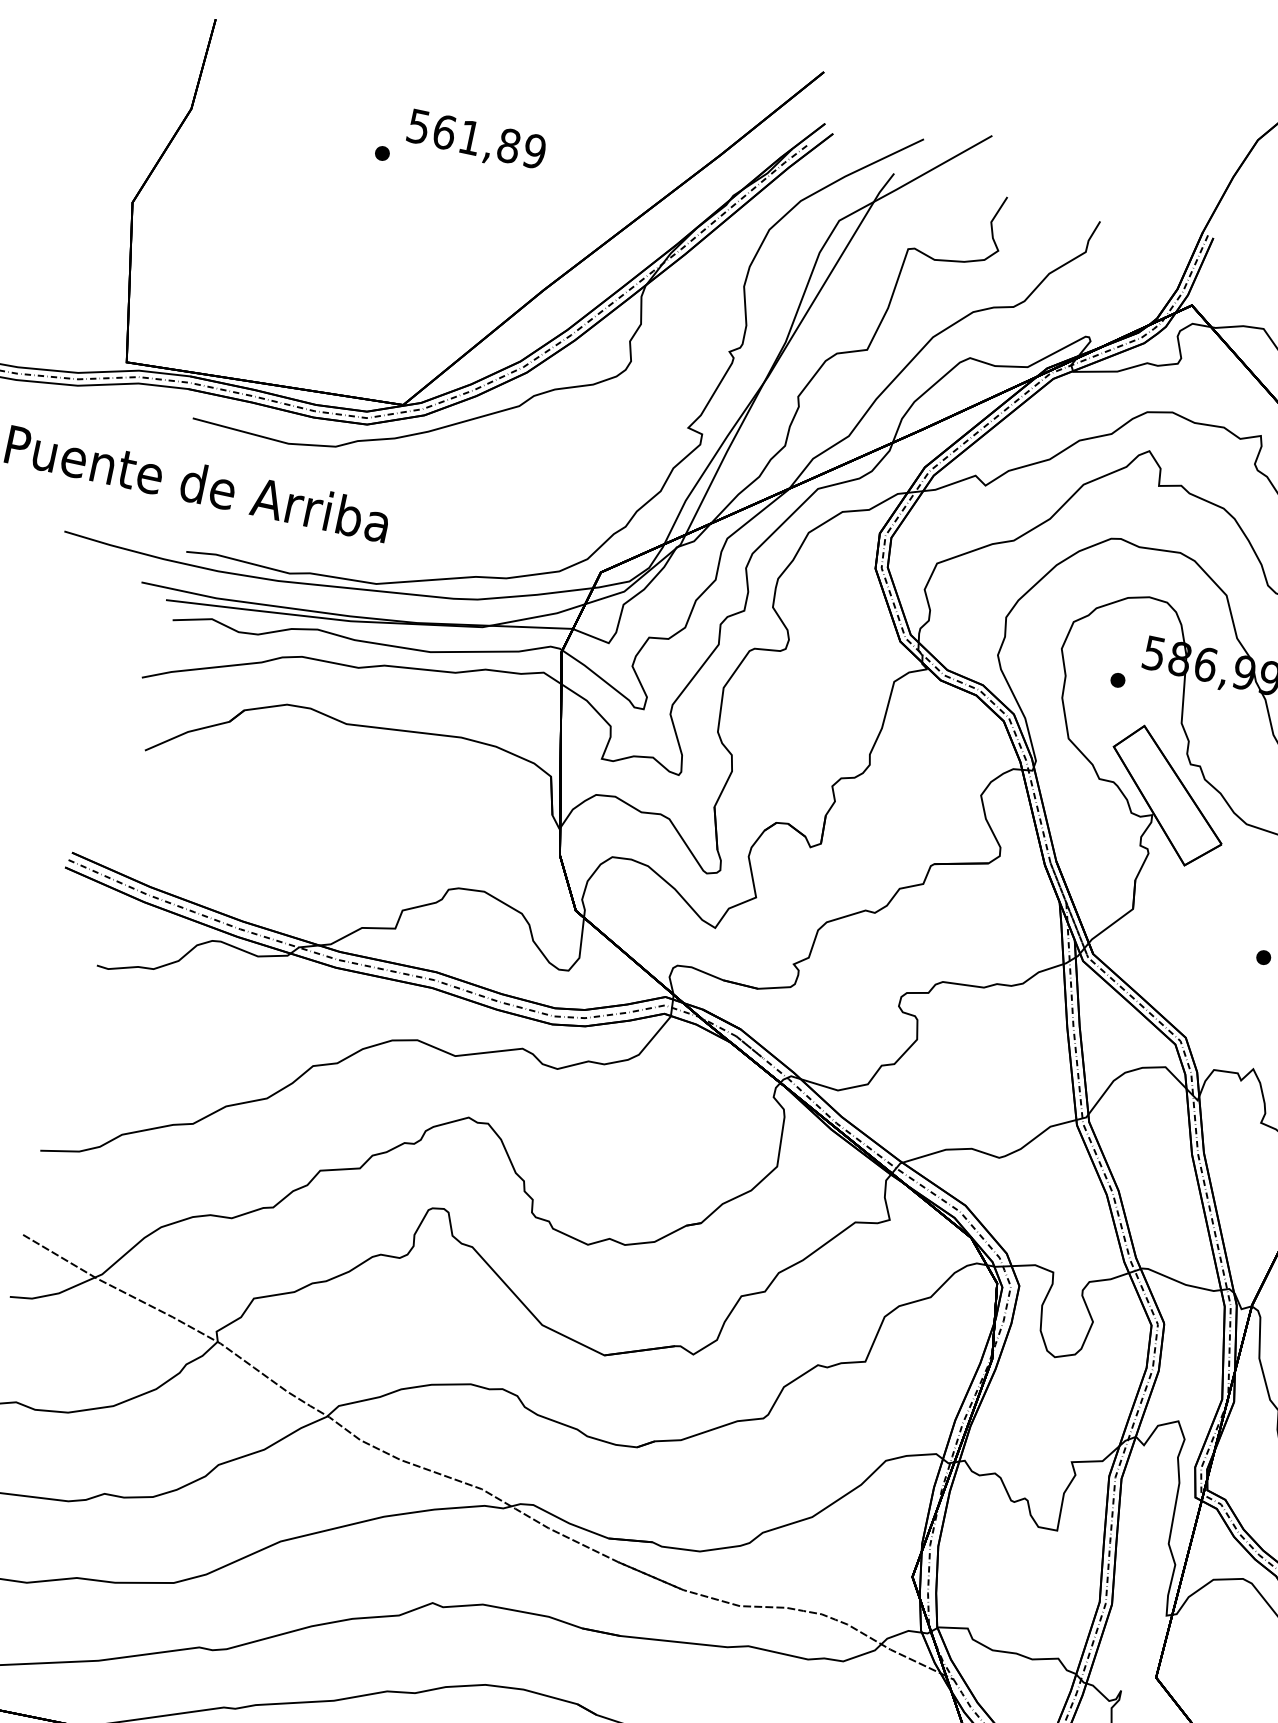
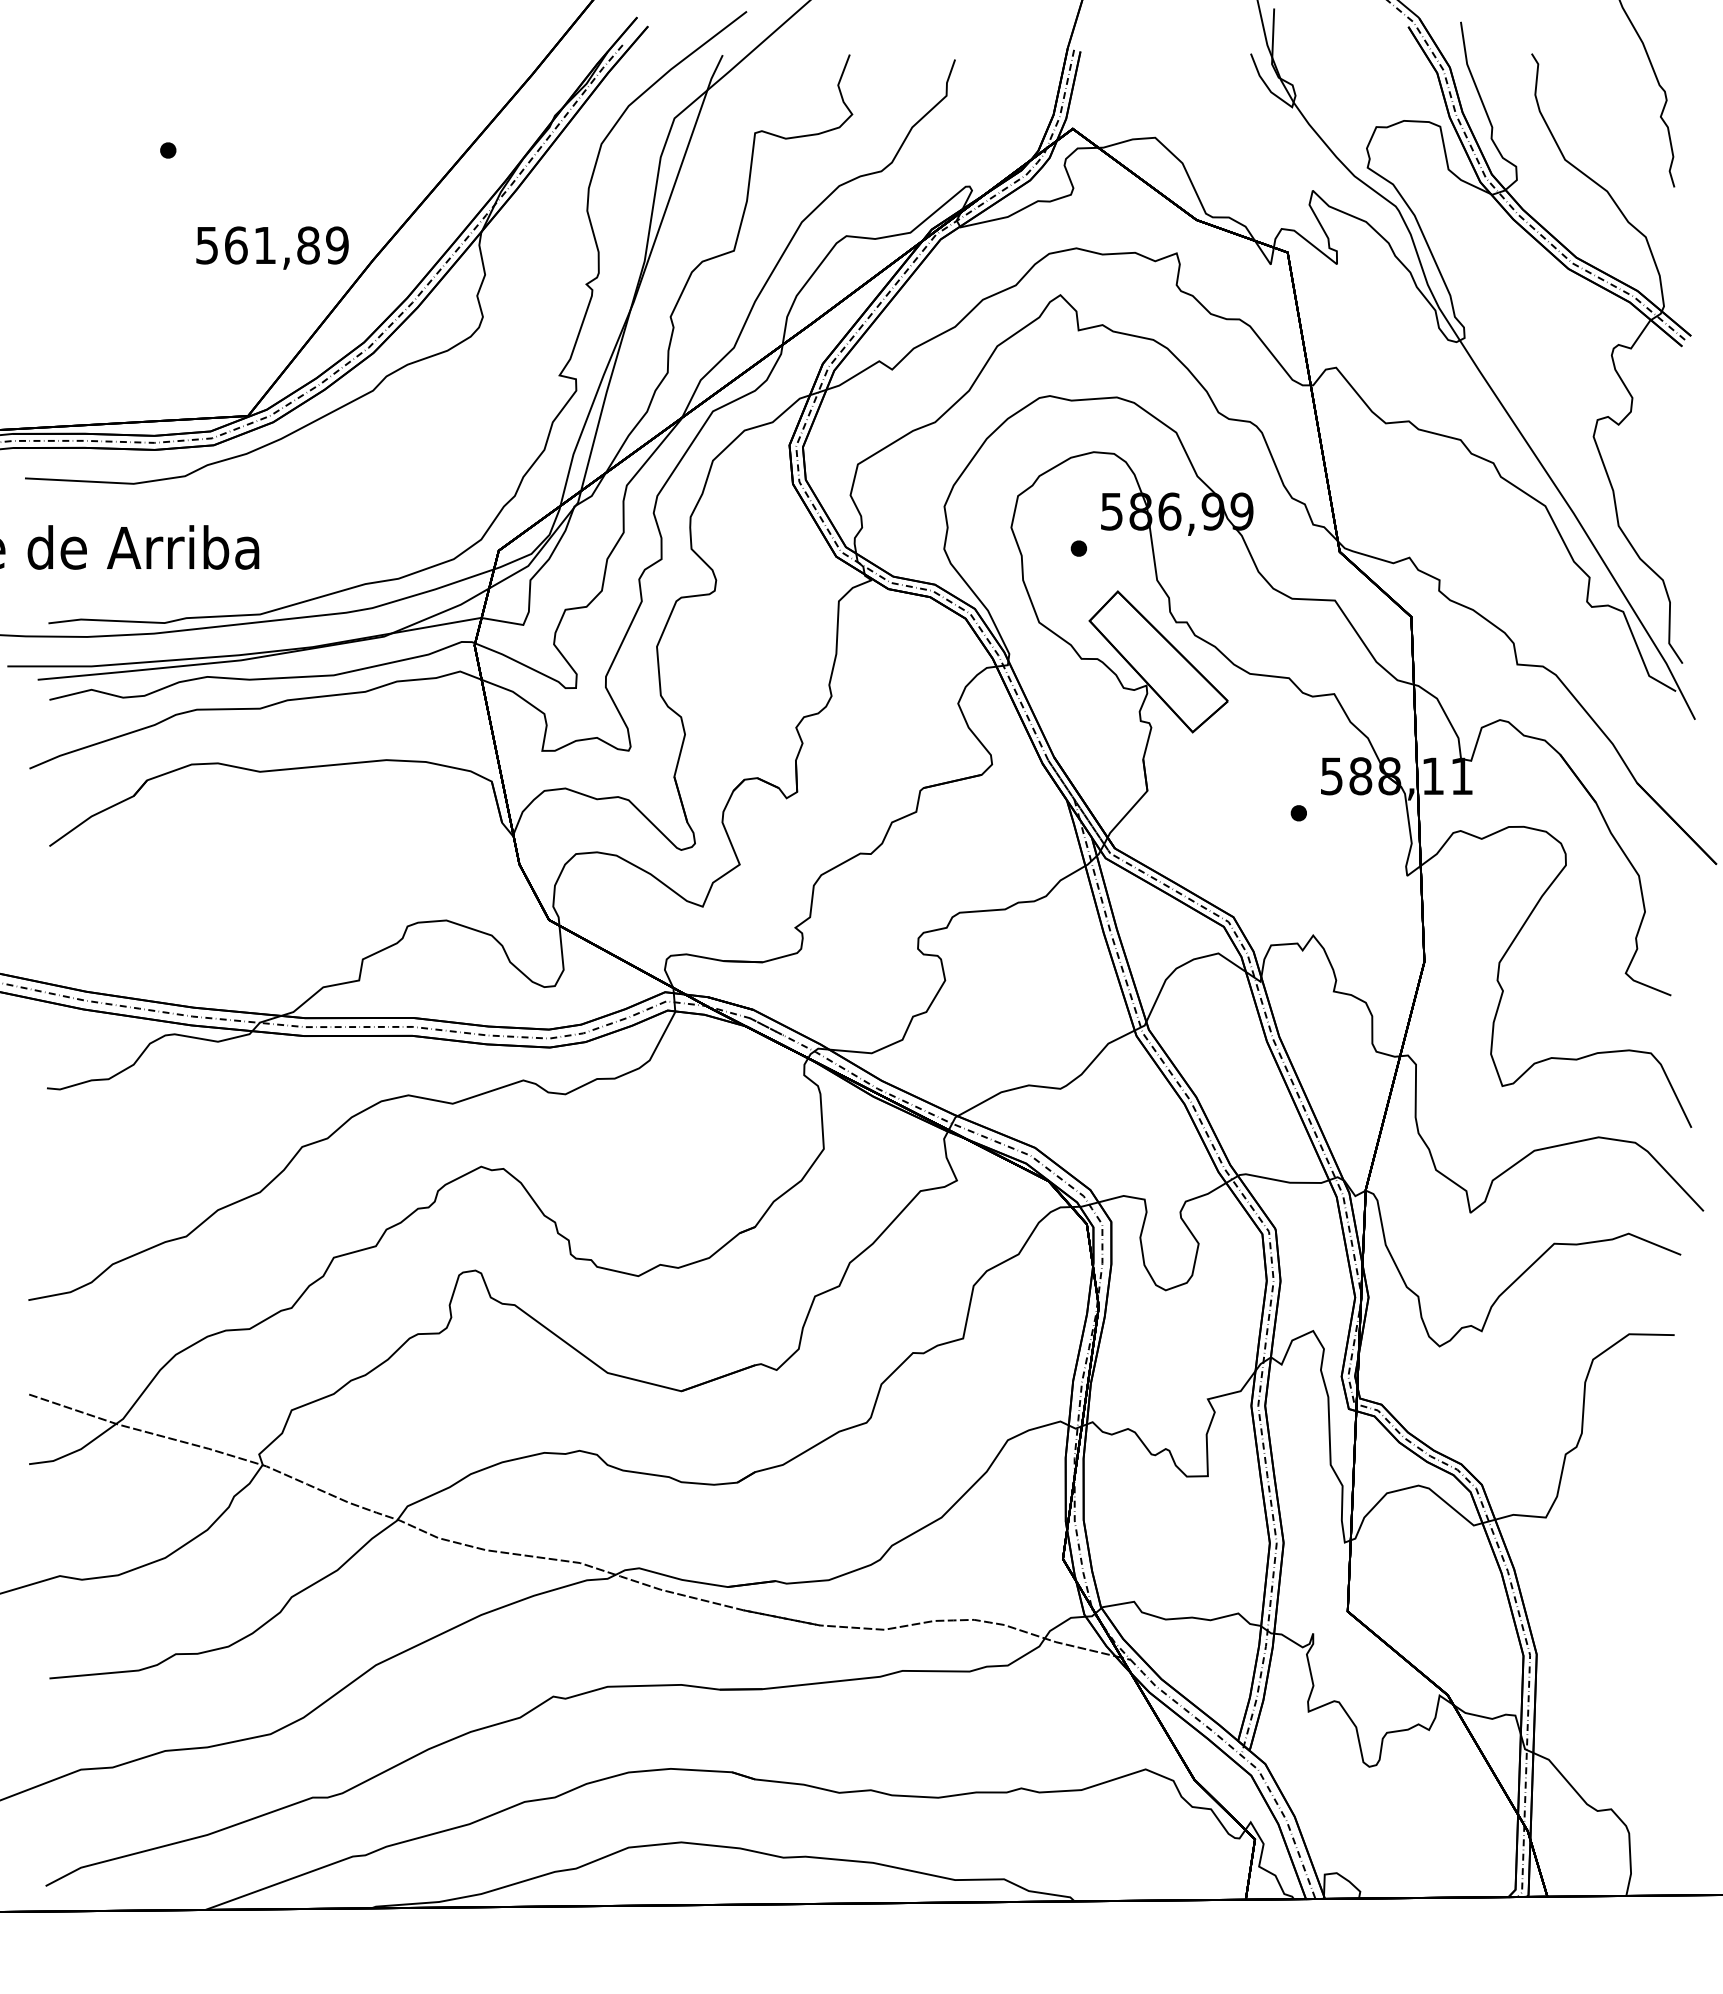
text: (476, 140) -> (272, 247), moved

